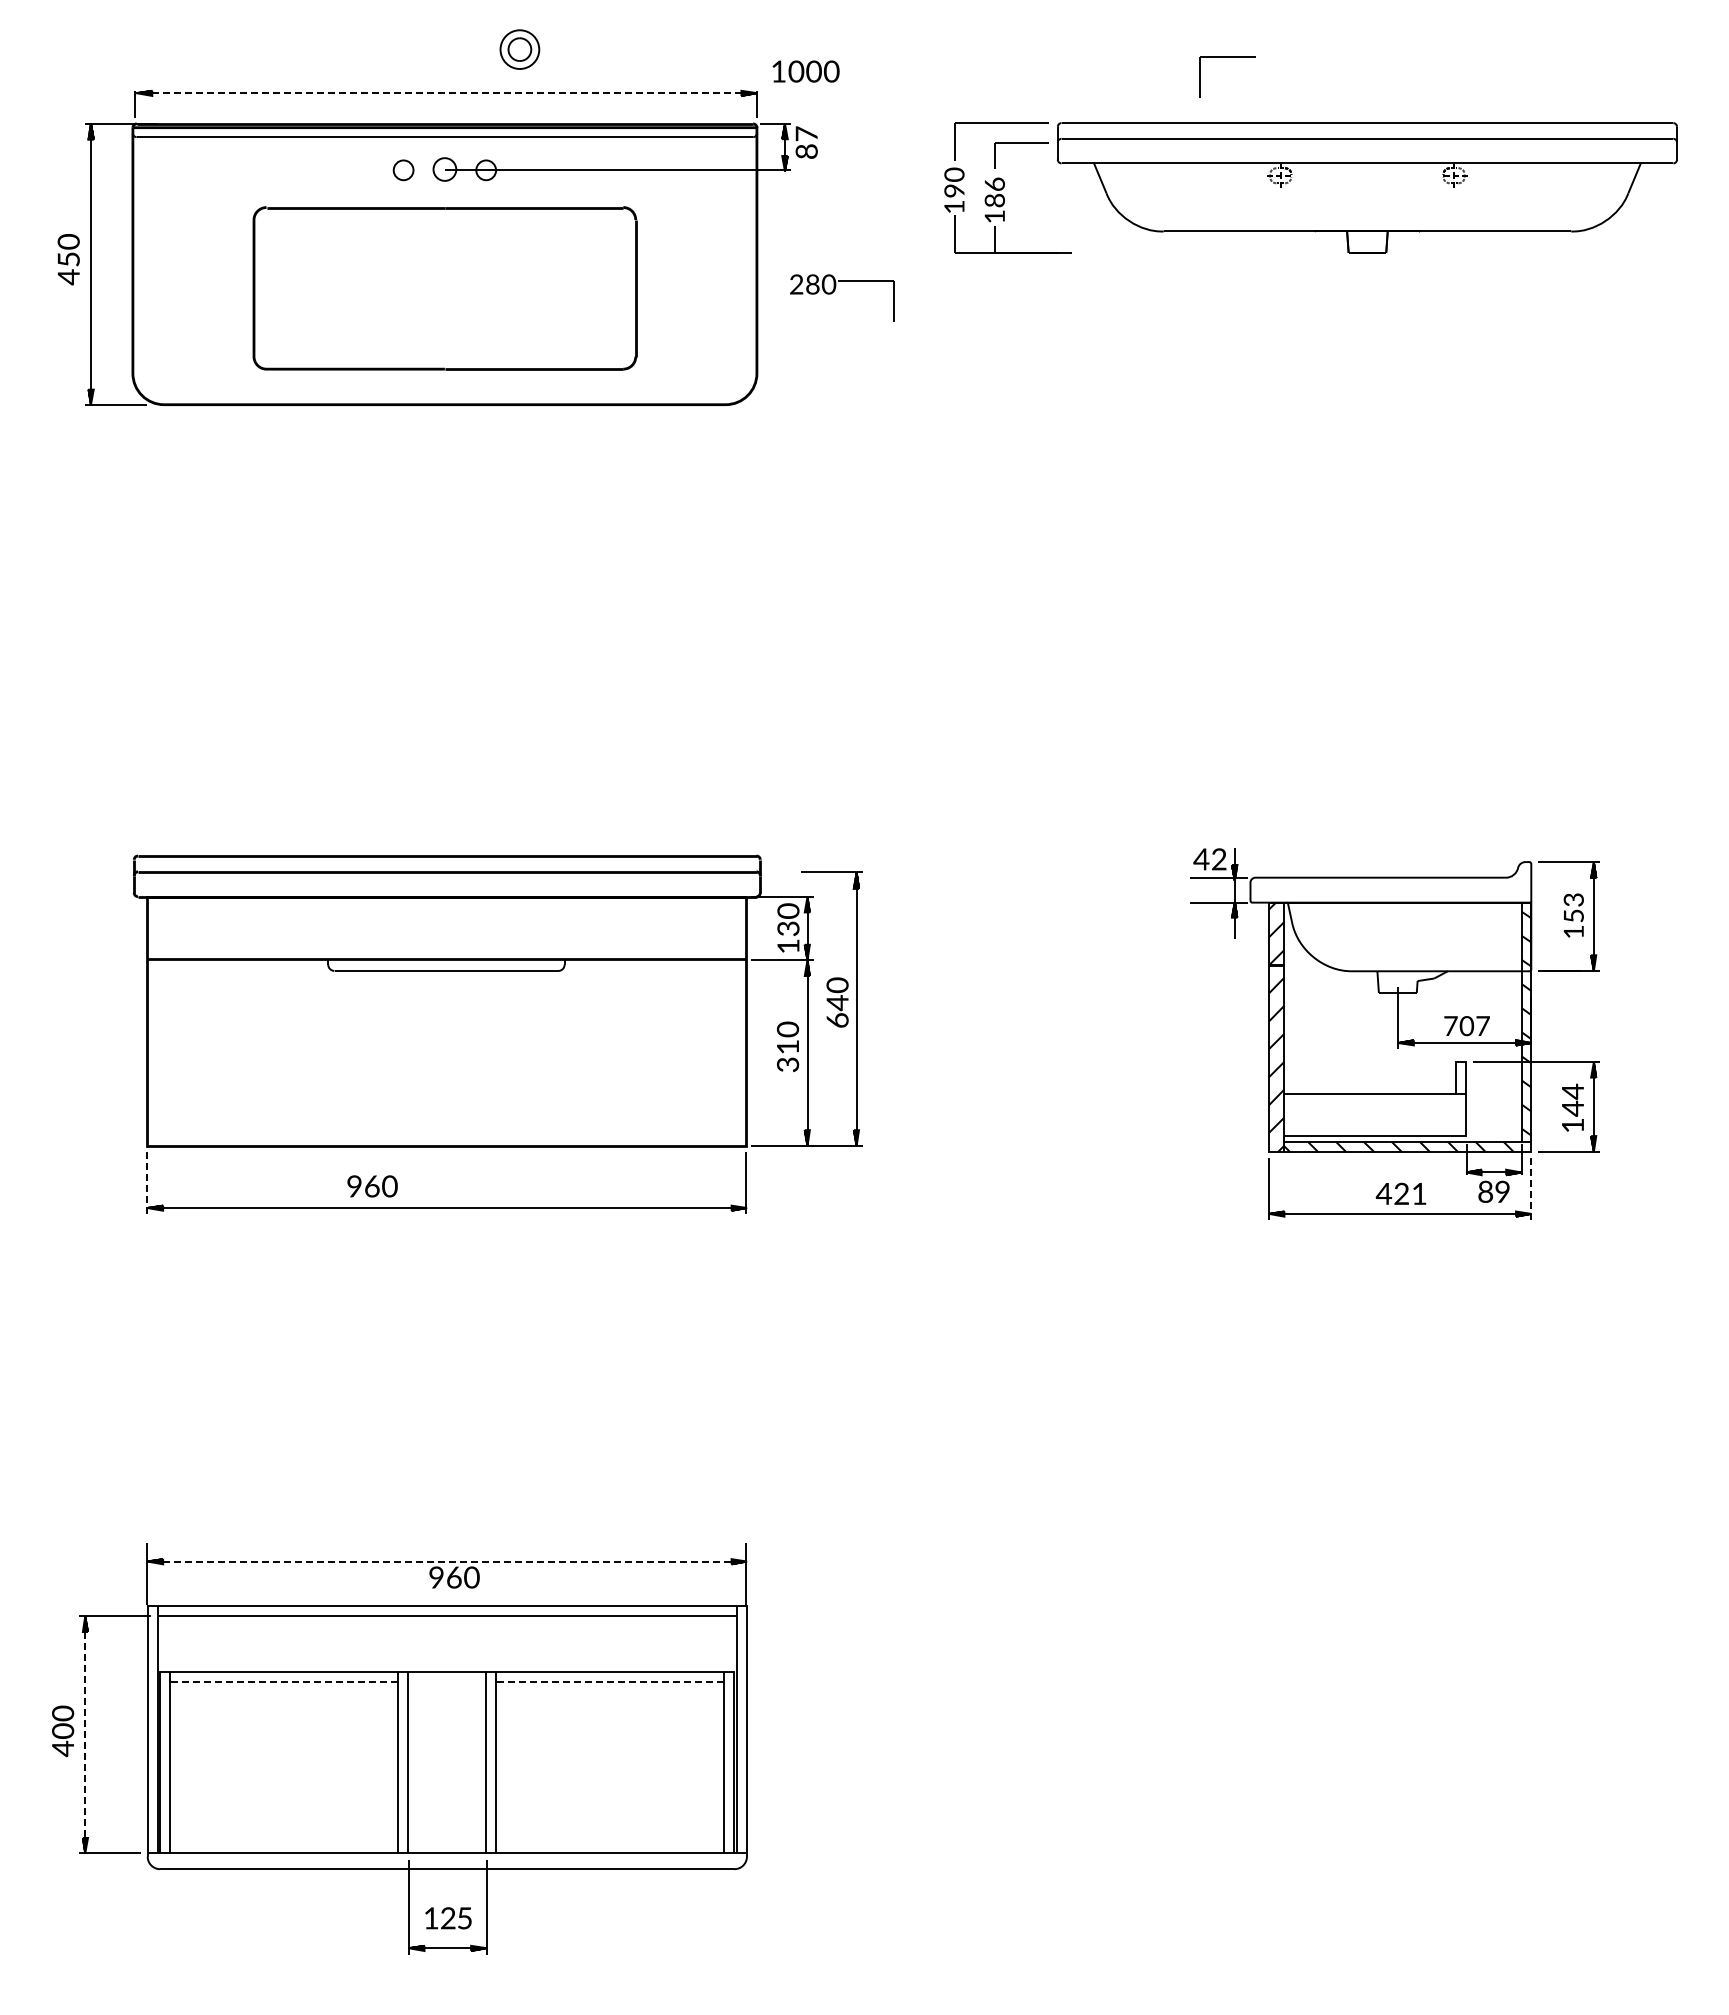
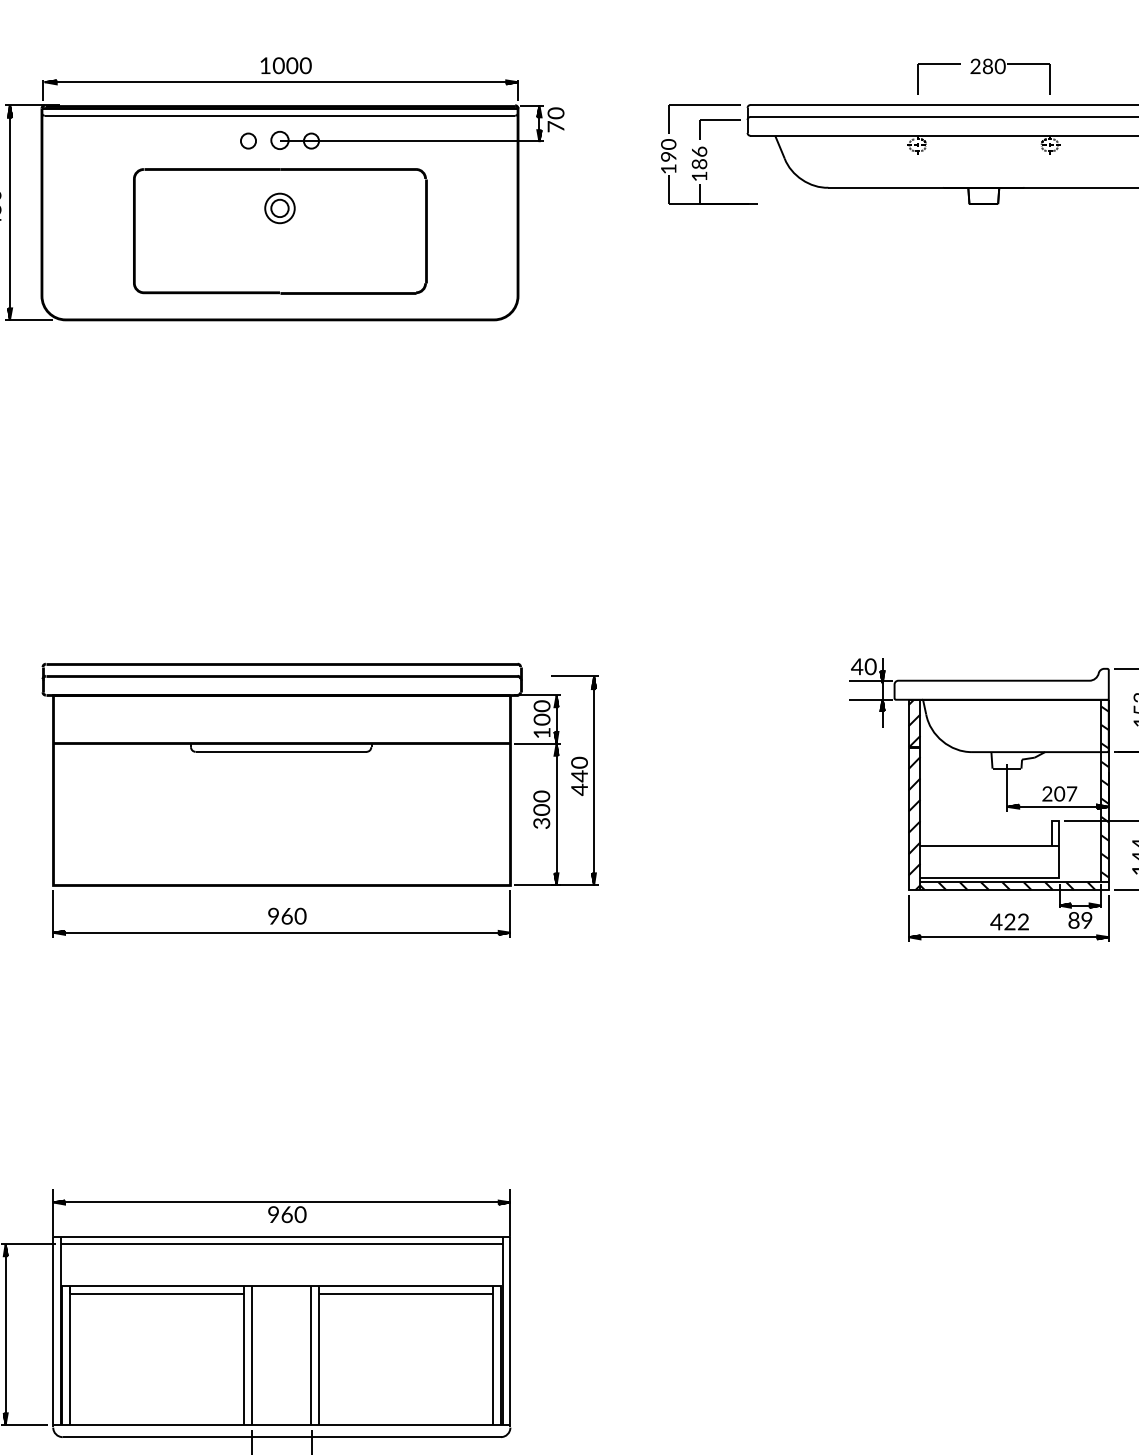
part: (519, 49) -> (279, 208), moved
part: (1227, 57) -> (938, 64), moved
text: (805, 71) -> (285, 65), moved
line: (446, 93) -> (281, 82), dashed -> solid
text: (806, 142) -> (555, 119), 87 -> 70
part: (835, 290) -> (1005, 71), moved
text: (1219, 859) -> (870, 666), 42 -> 40
text: (788, 928) -> (542, 719), 130 -> 100
text: (837, 1020) -> (579, 789), 640 -> 440
text: (1450, 1025) -> (1047, 793), 707 -> 207
text: (788, 1046) -> (542, 809), 310 -> 300
line: (147, 1183) -> (53, 914), dashed -> solid
text: (372, 1186) -> (287, 916), moved
line: (1531, 1189) -> (1108, 918), dashed -> solid
text: (1419, 1193) -> (1023, 921), 421 -> 422
line: (451, 1561) -> (285, 1202), dashed -> solid
line: (283, 1681) -> (156, 1293), dashed -> solid
line: (609, 1681) -> (405, 1293), dashed -> solid
line: (85, 1735) -> (5, 1335), dashed -> solid

